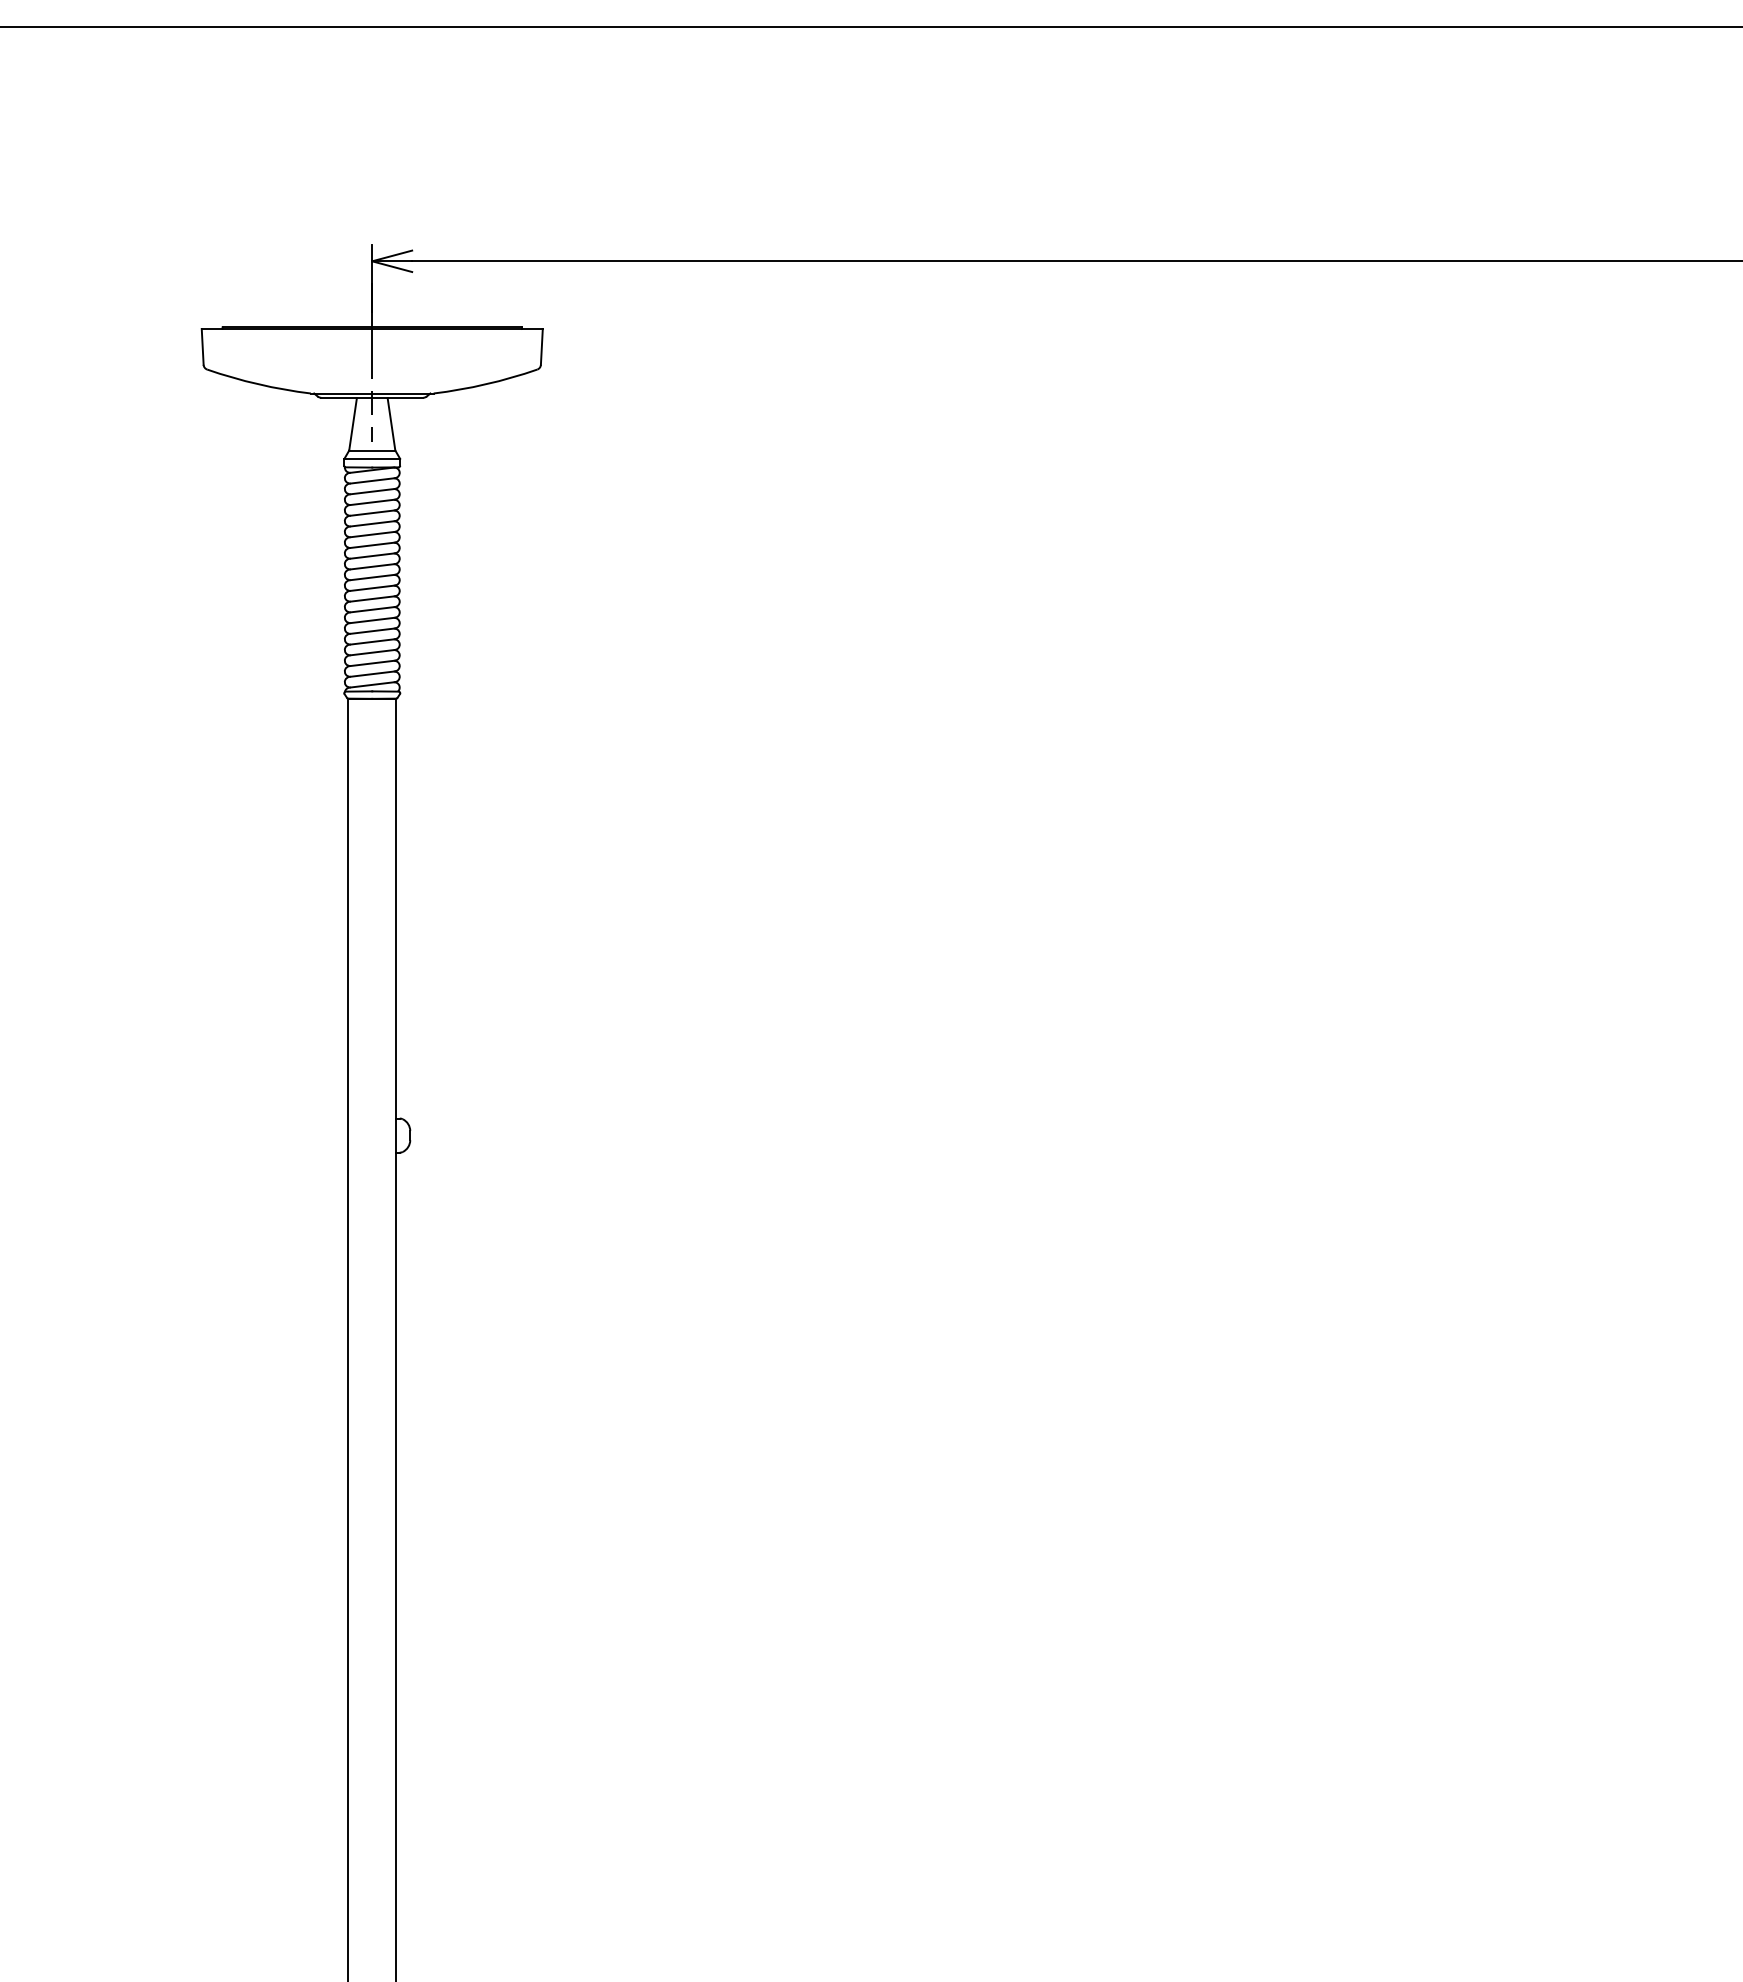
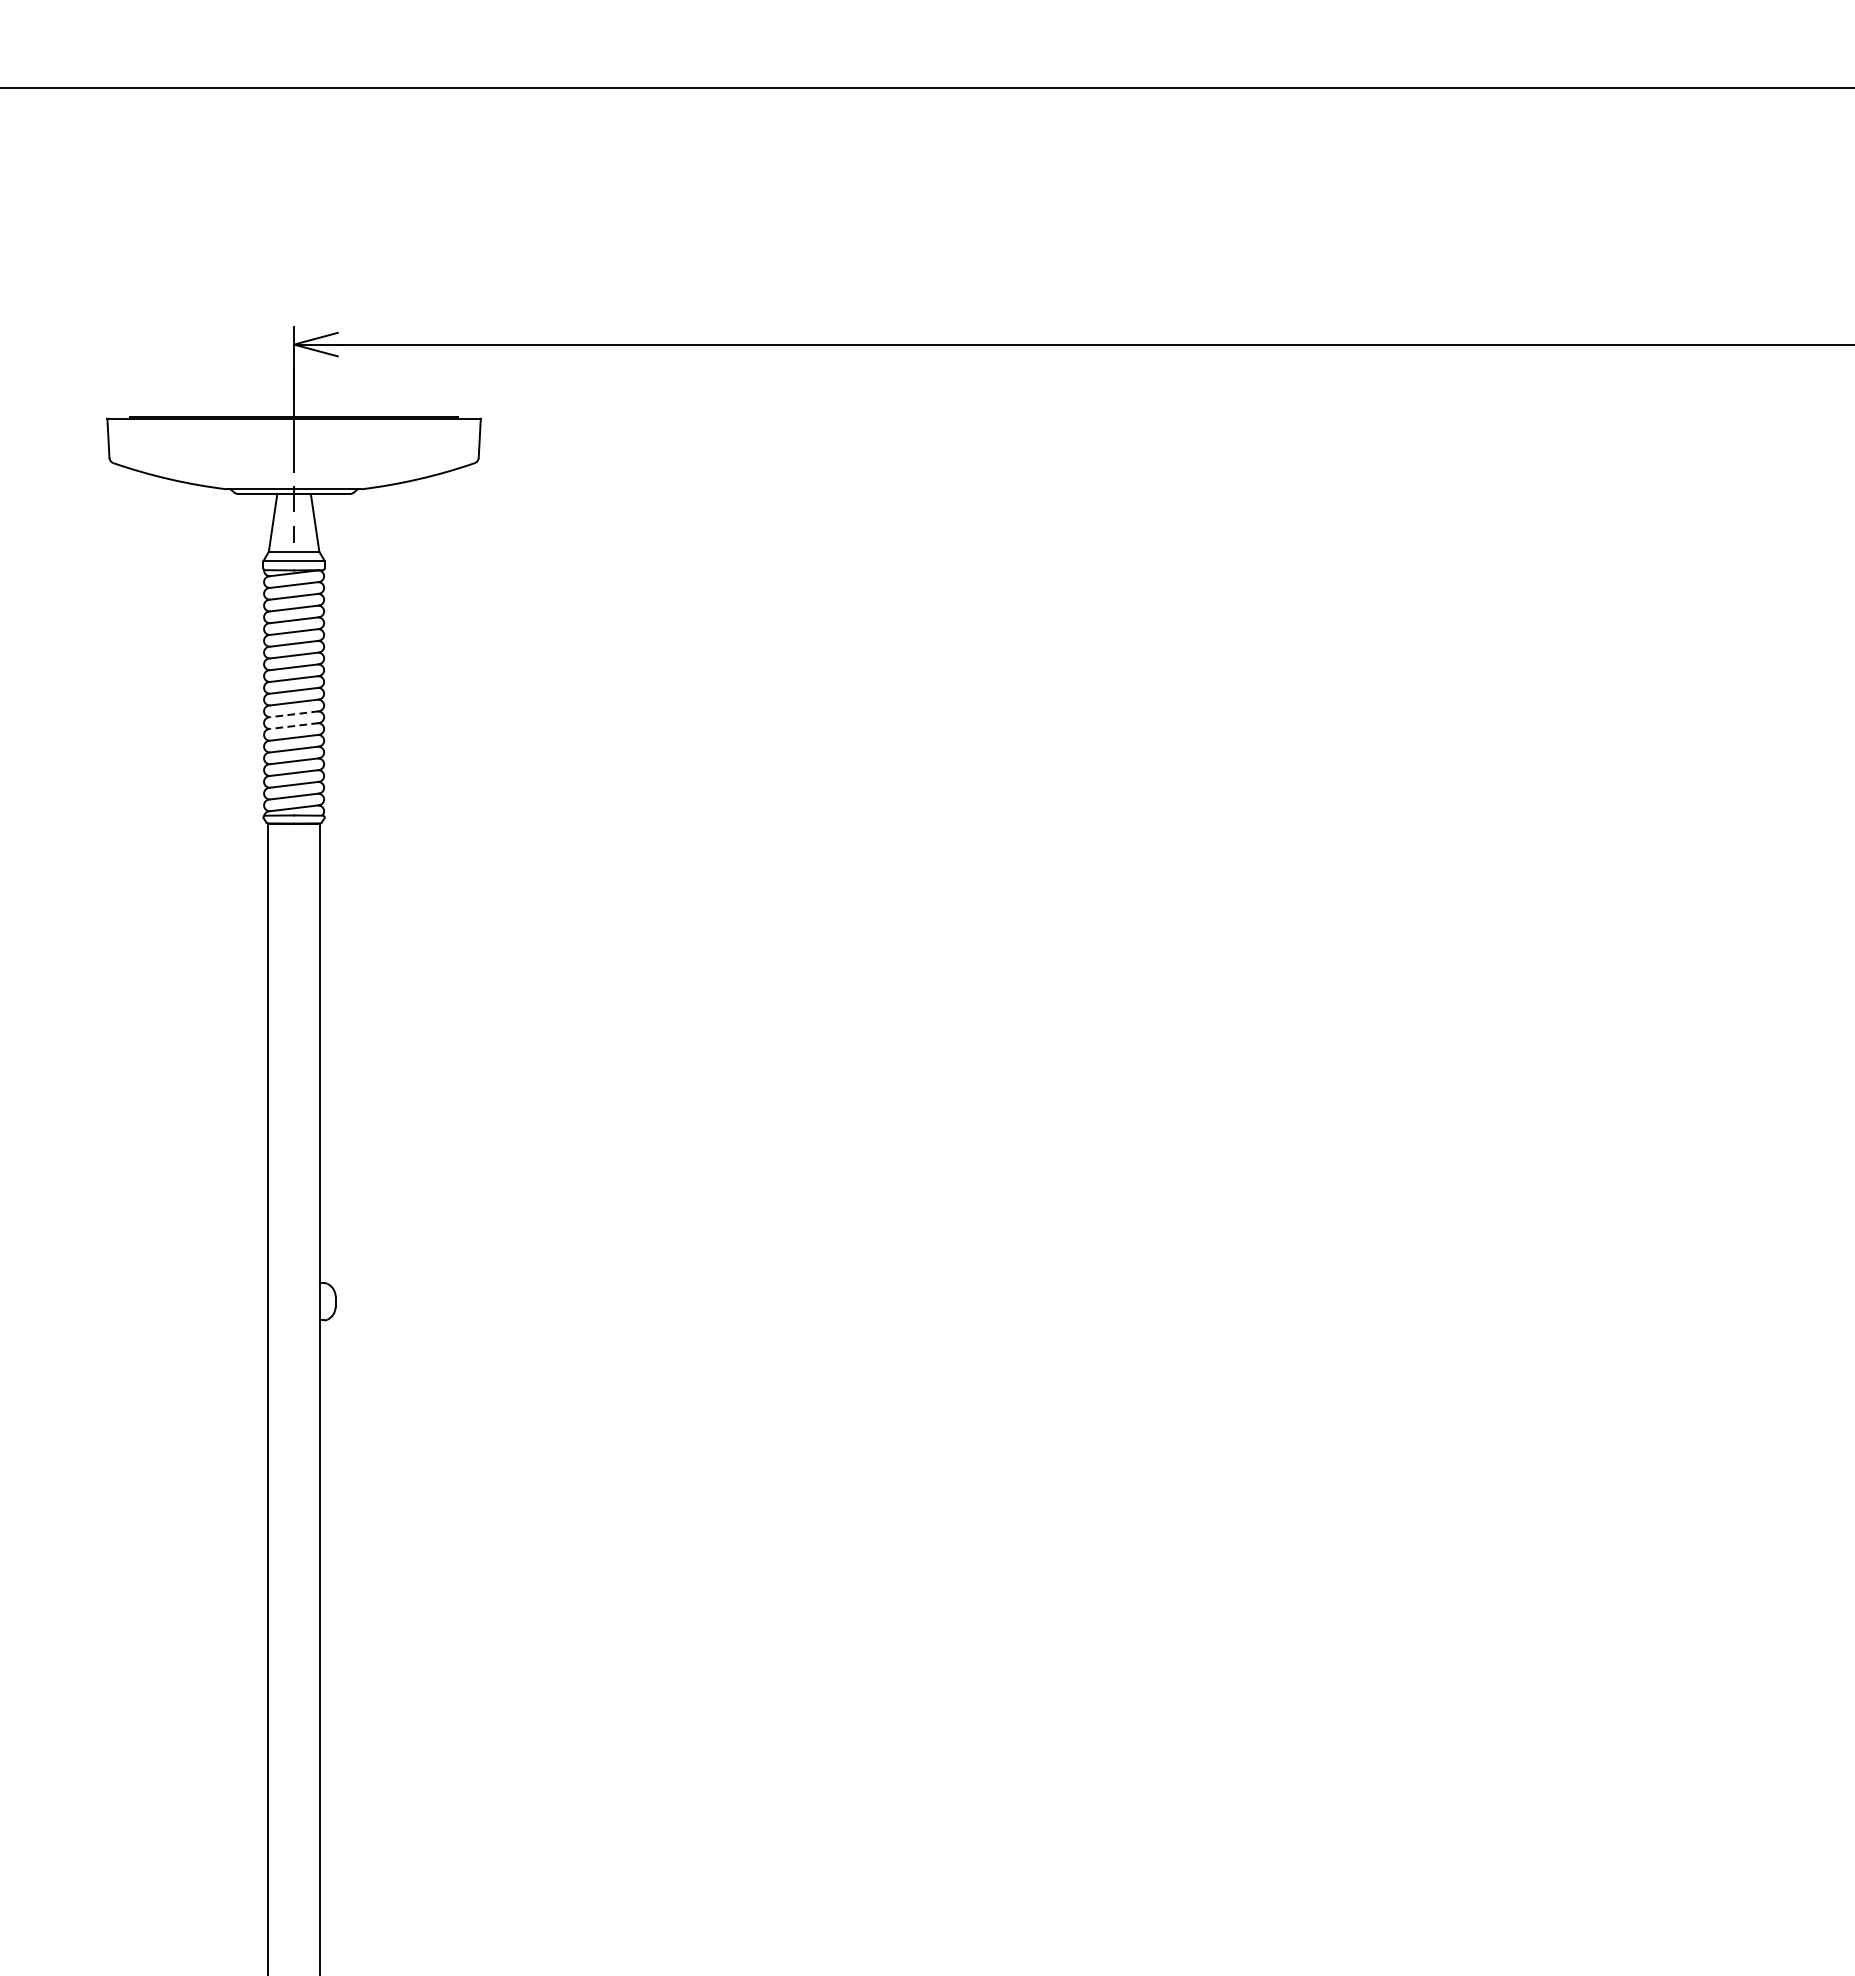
line: (372, 599) -> (294, 714), solid -> dashed
line: (372, 609) -> (294, 725), solid -> dashed

